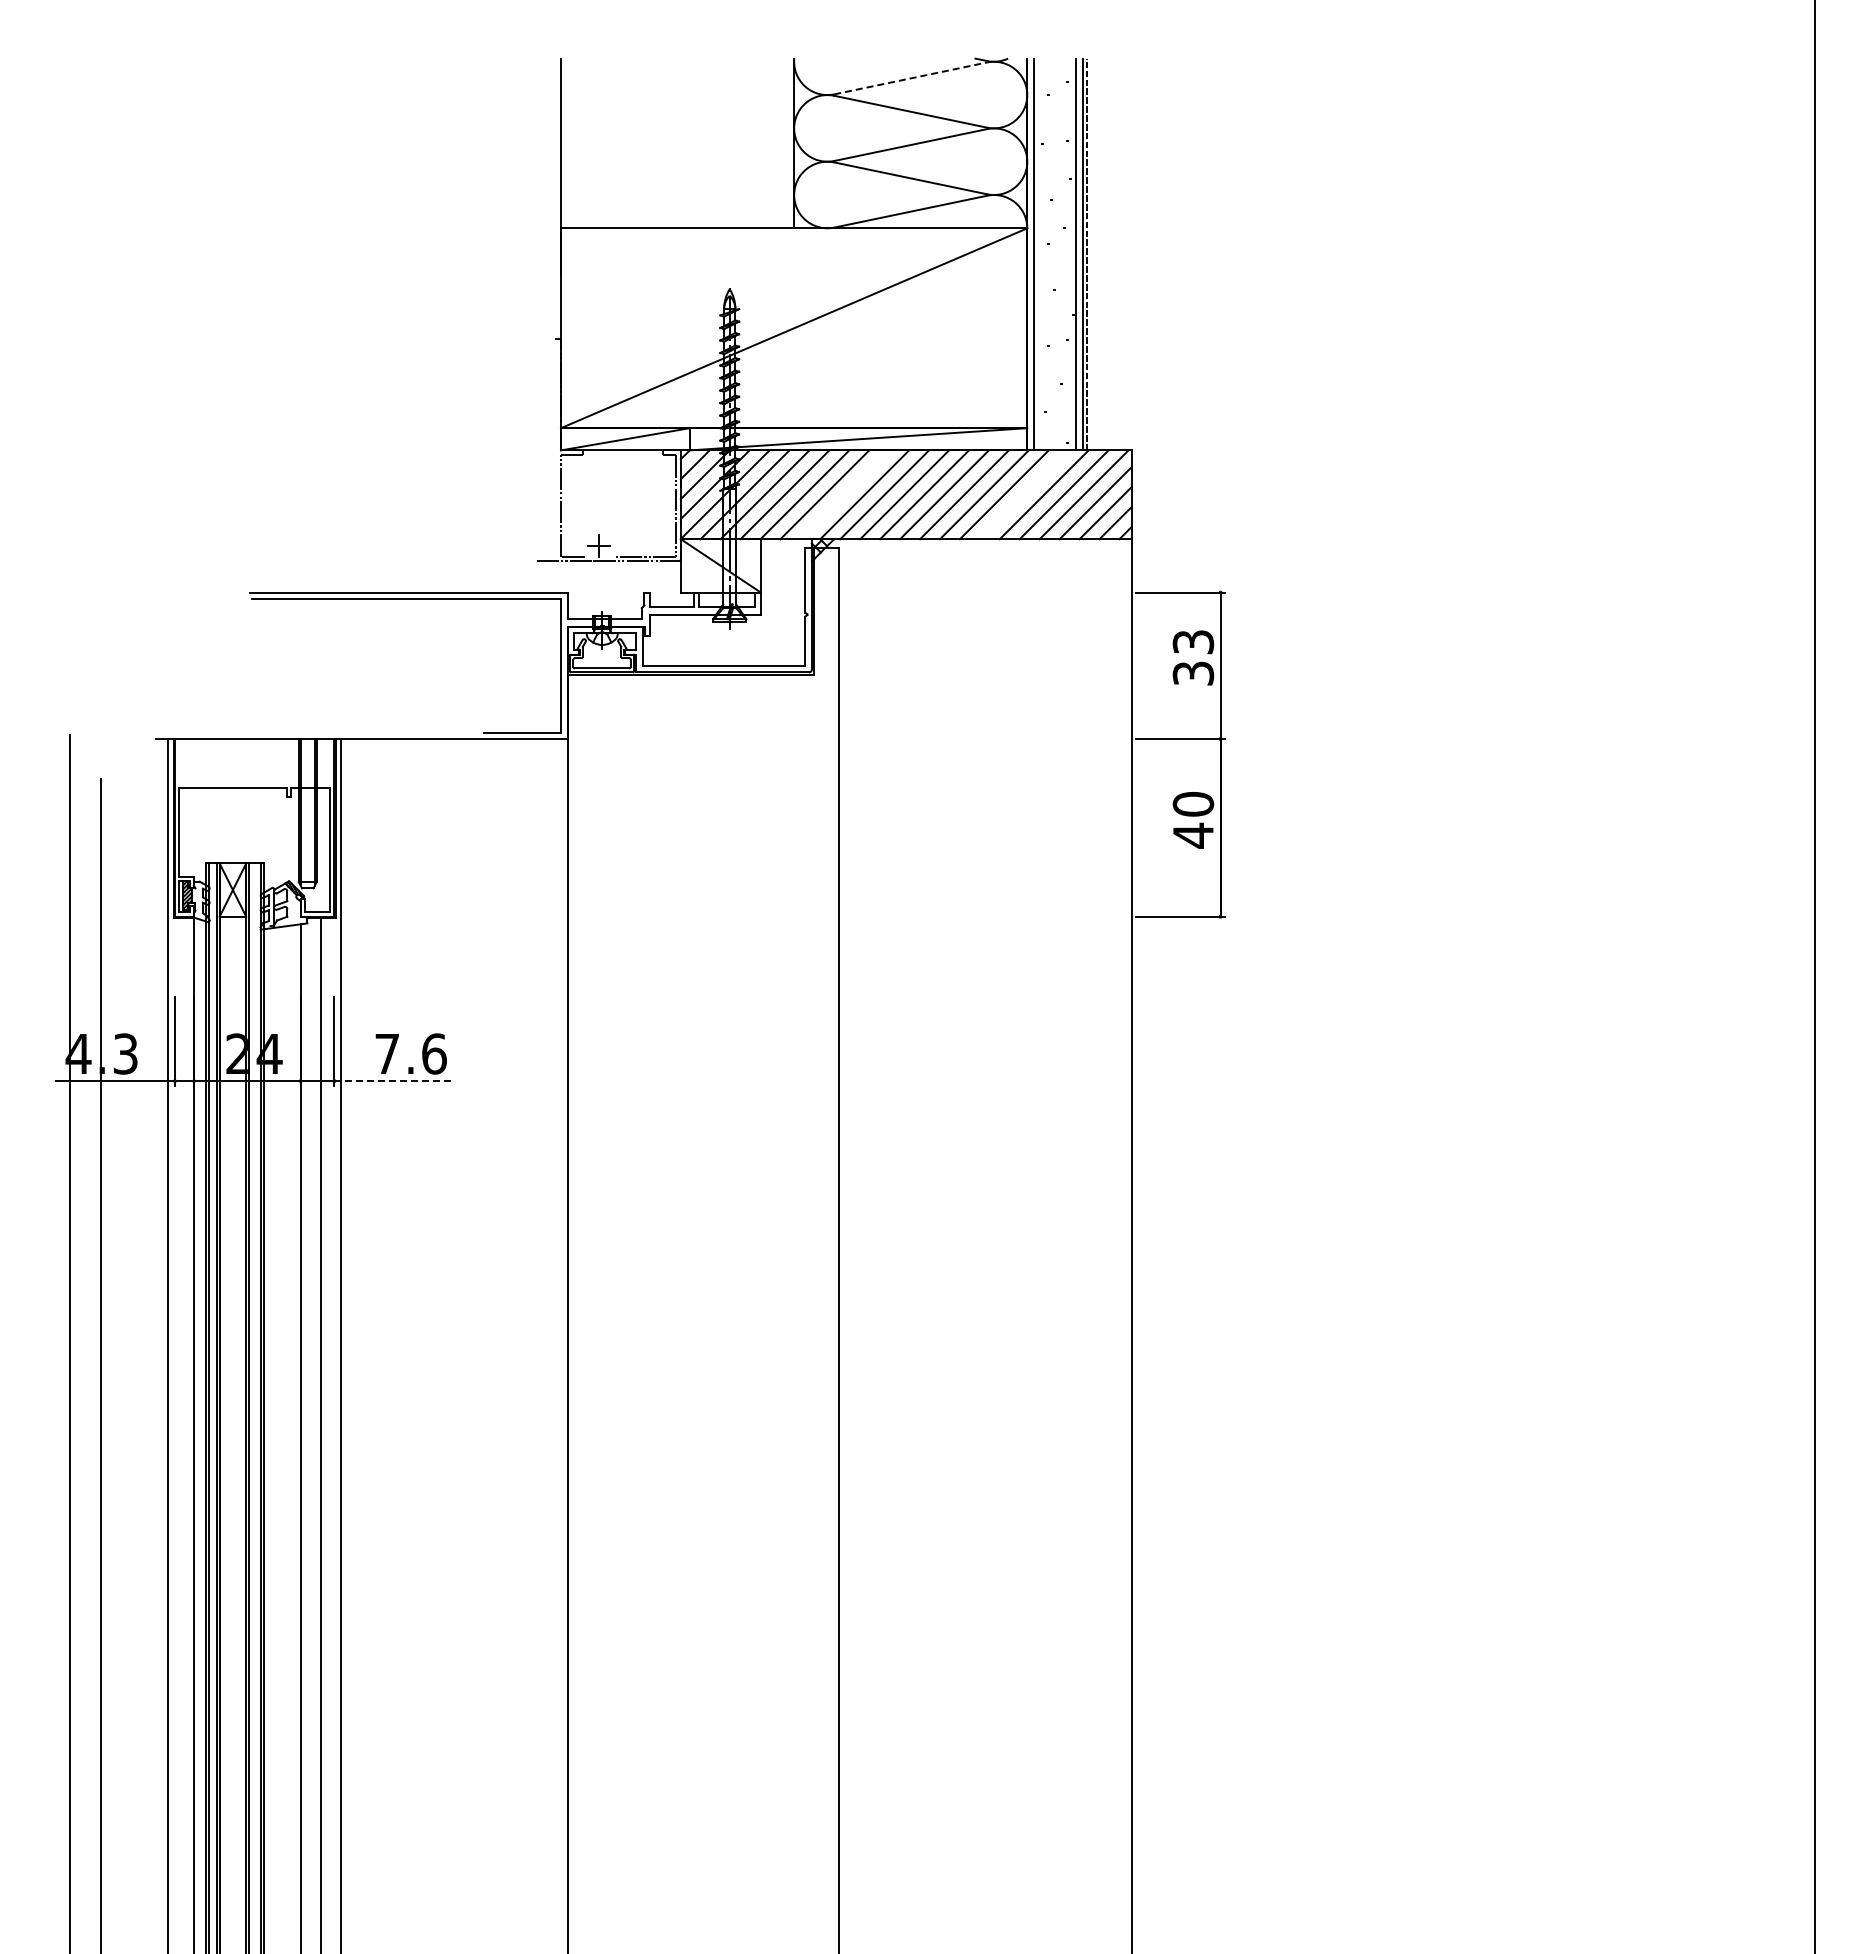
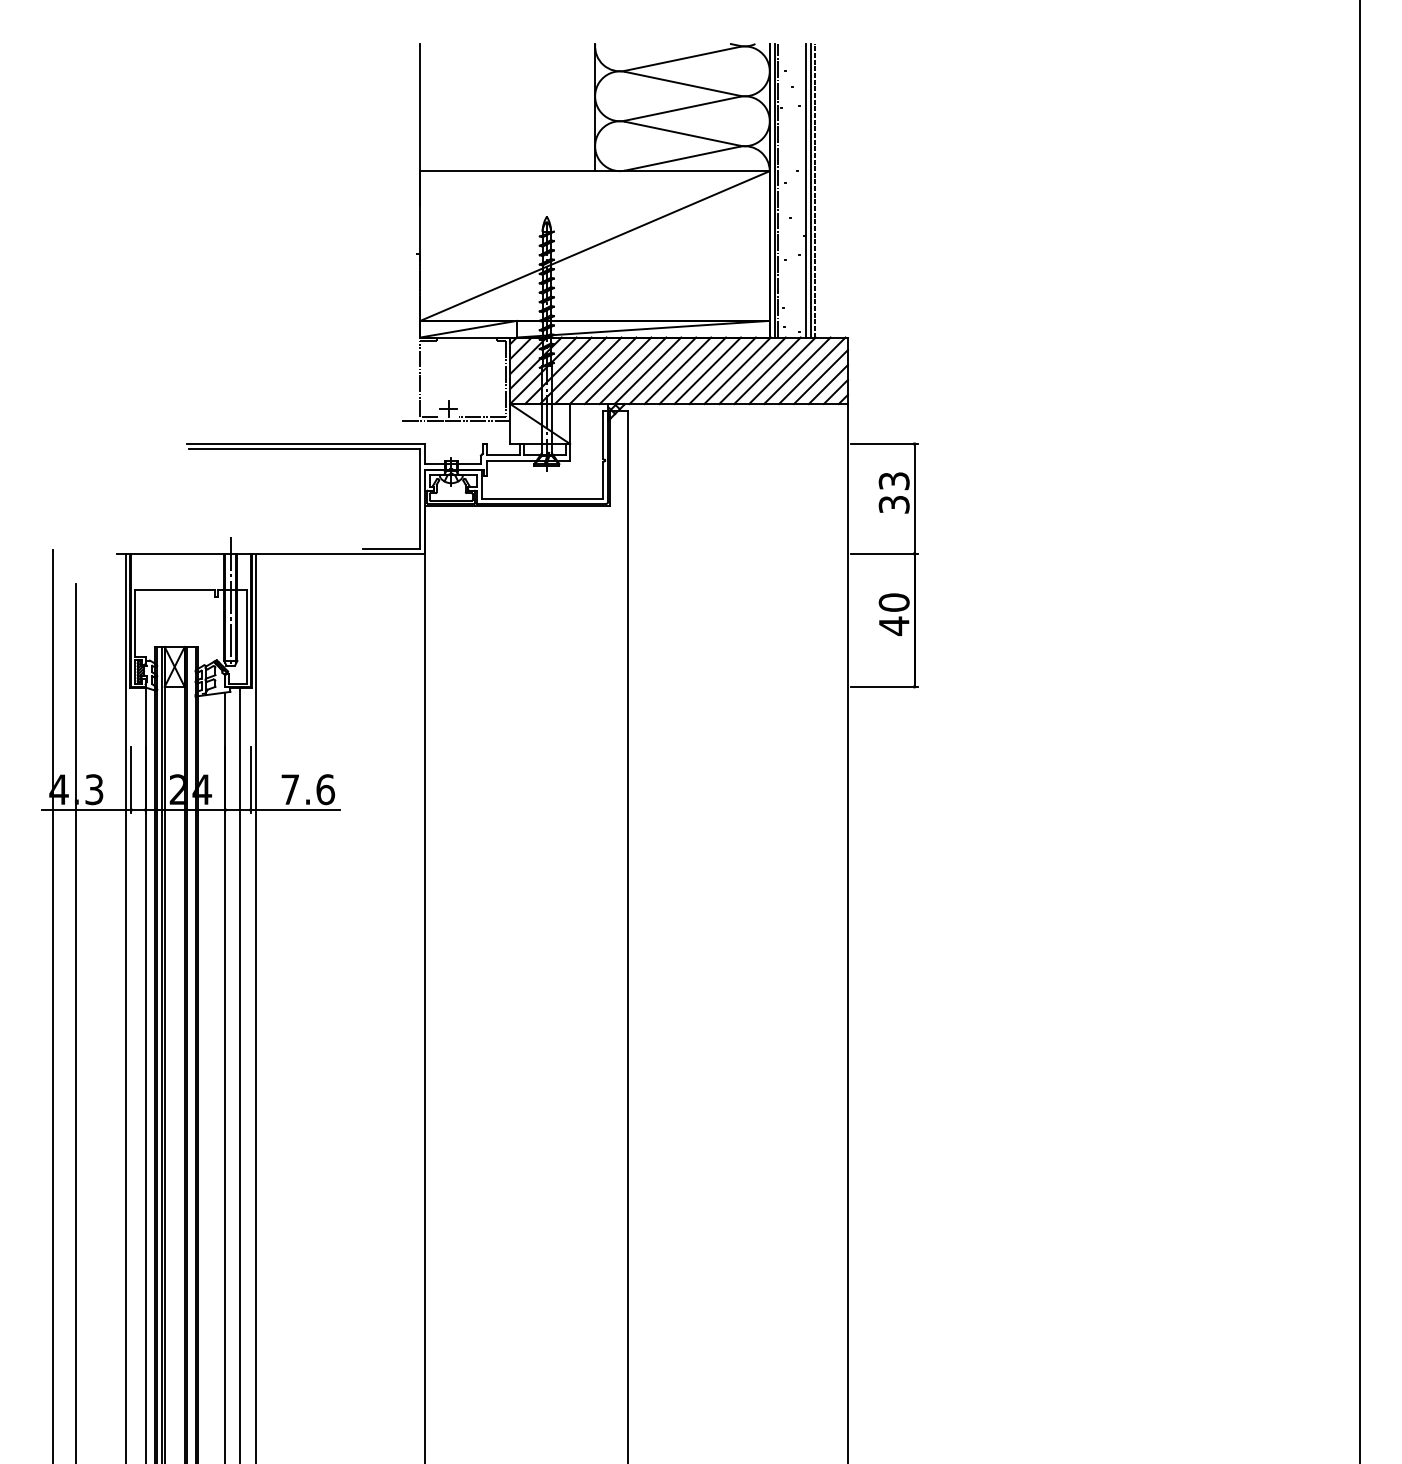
line: (911, 78) -> (683, 58), dashed -> solid
line: (1038, 254) -> (778, 190), added
line: (844, 494) -> (632, 370), added
line: (1023, 494) -> (766, 370), added
line: (307, 803) -> (230, 602), added
line: (393, 1081) -> (294, 810), dashed -> solid

